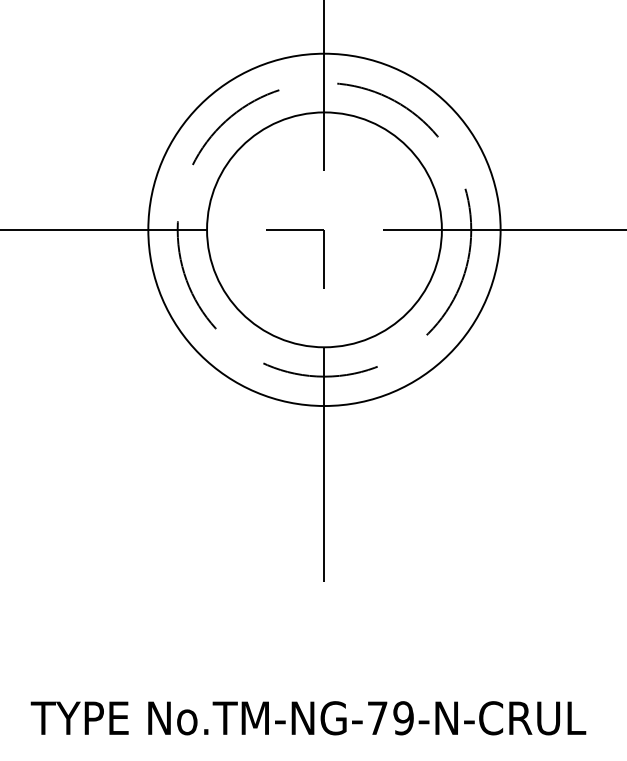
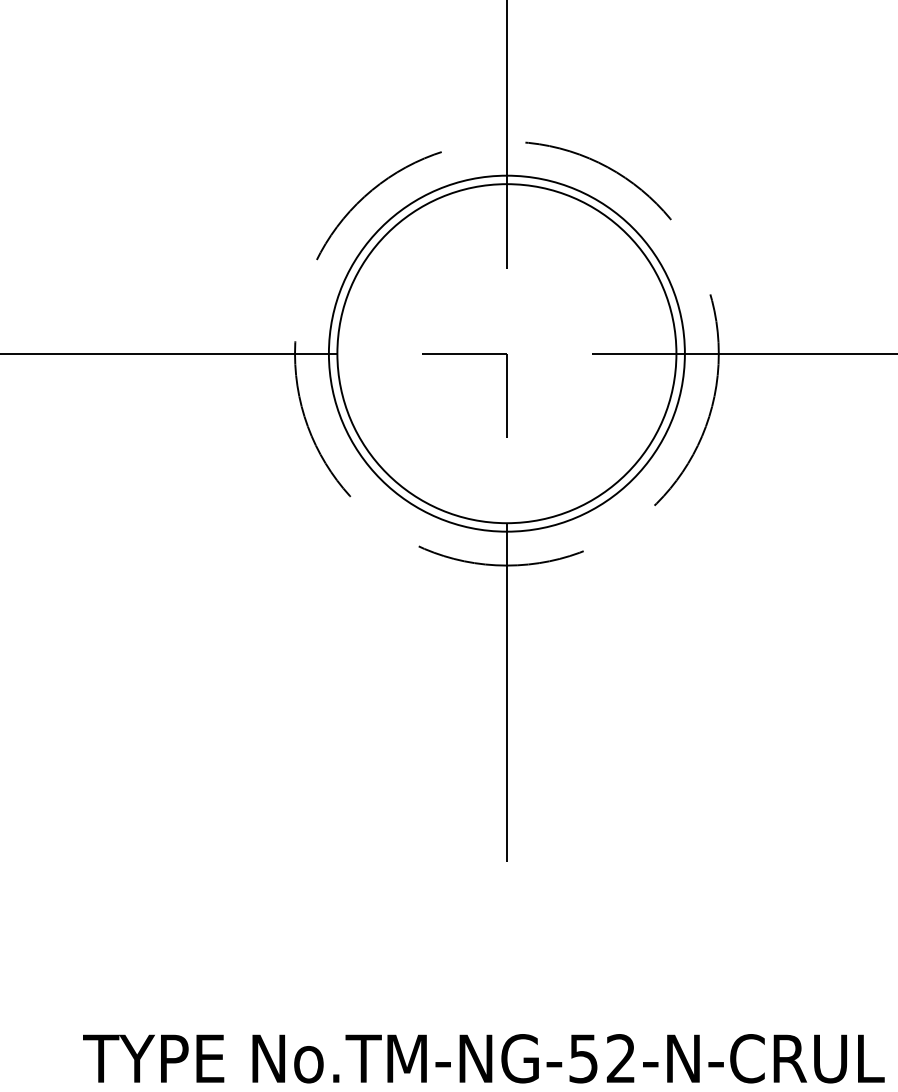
circle: (324, 229) -> (506, 353), size x0.7
text: (390, 718) -> (602, 1059), No.TM-NG-79-N-CRUL -> No.TM-NG-52-N-CRUL

